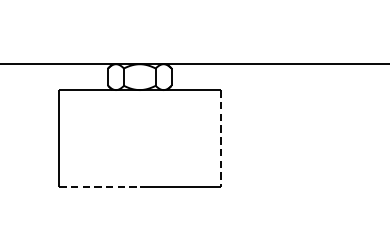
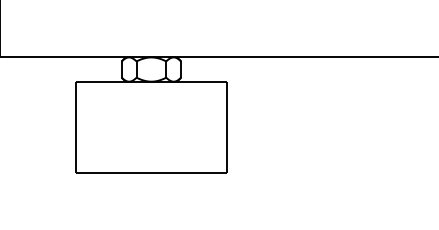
line: (221, 138) -> (227, 127), dashed -> solid
line: (99, 186) -> (113, 172), dashed -> solid

